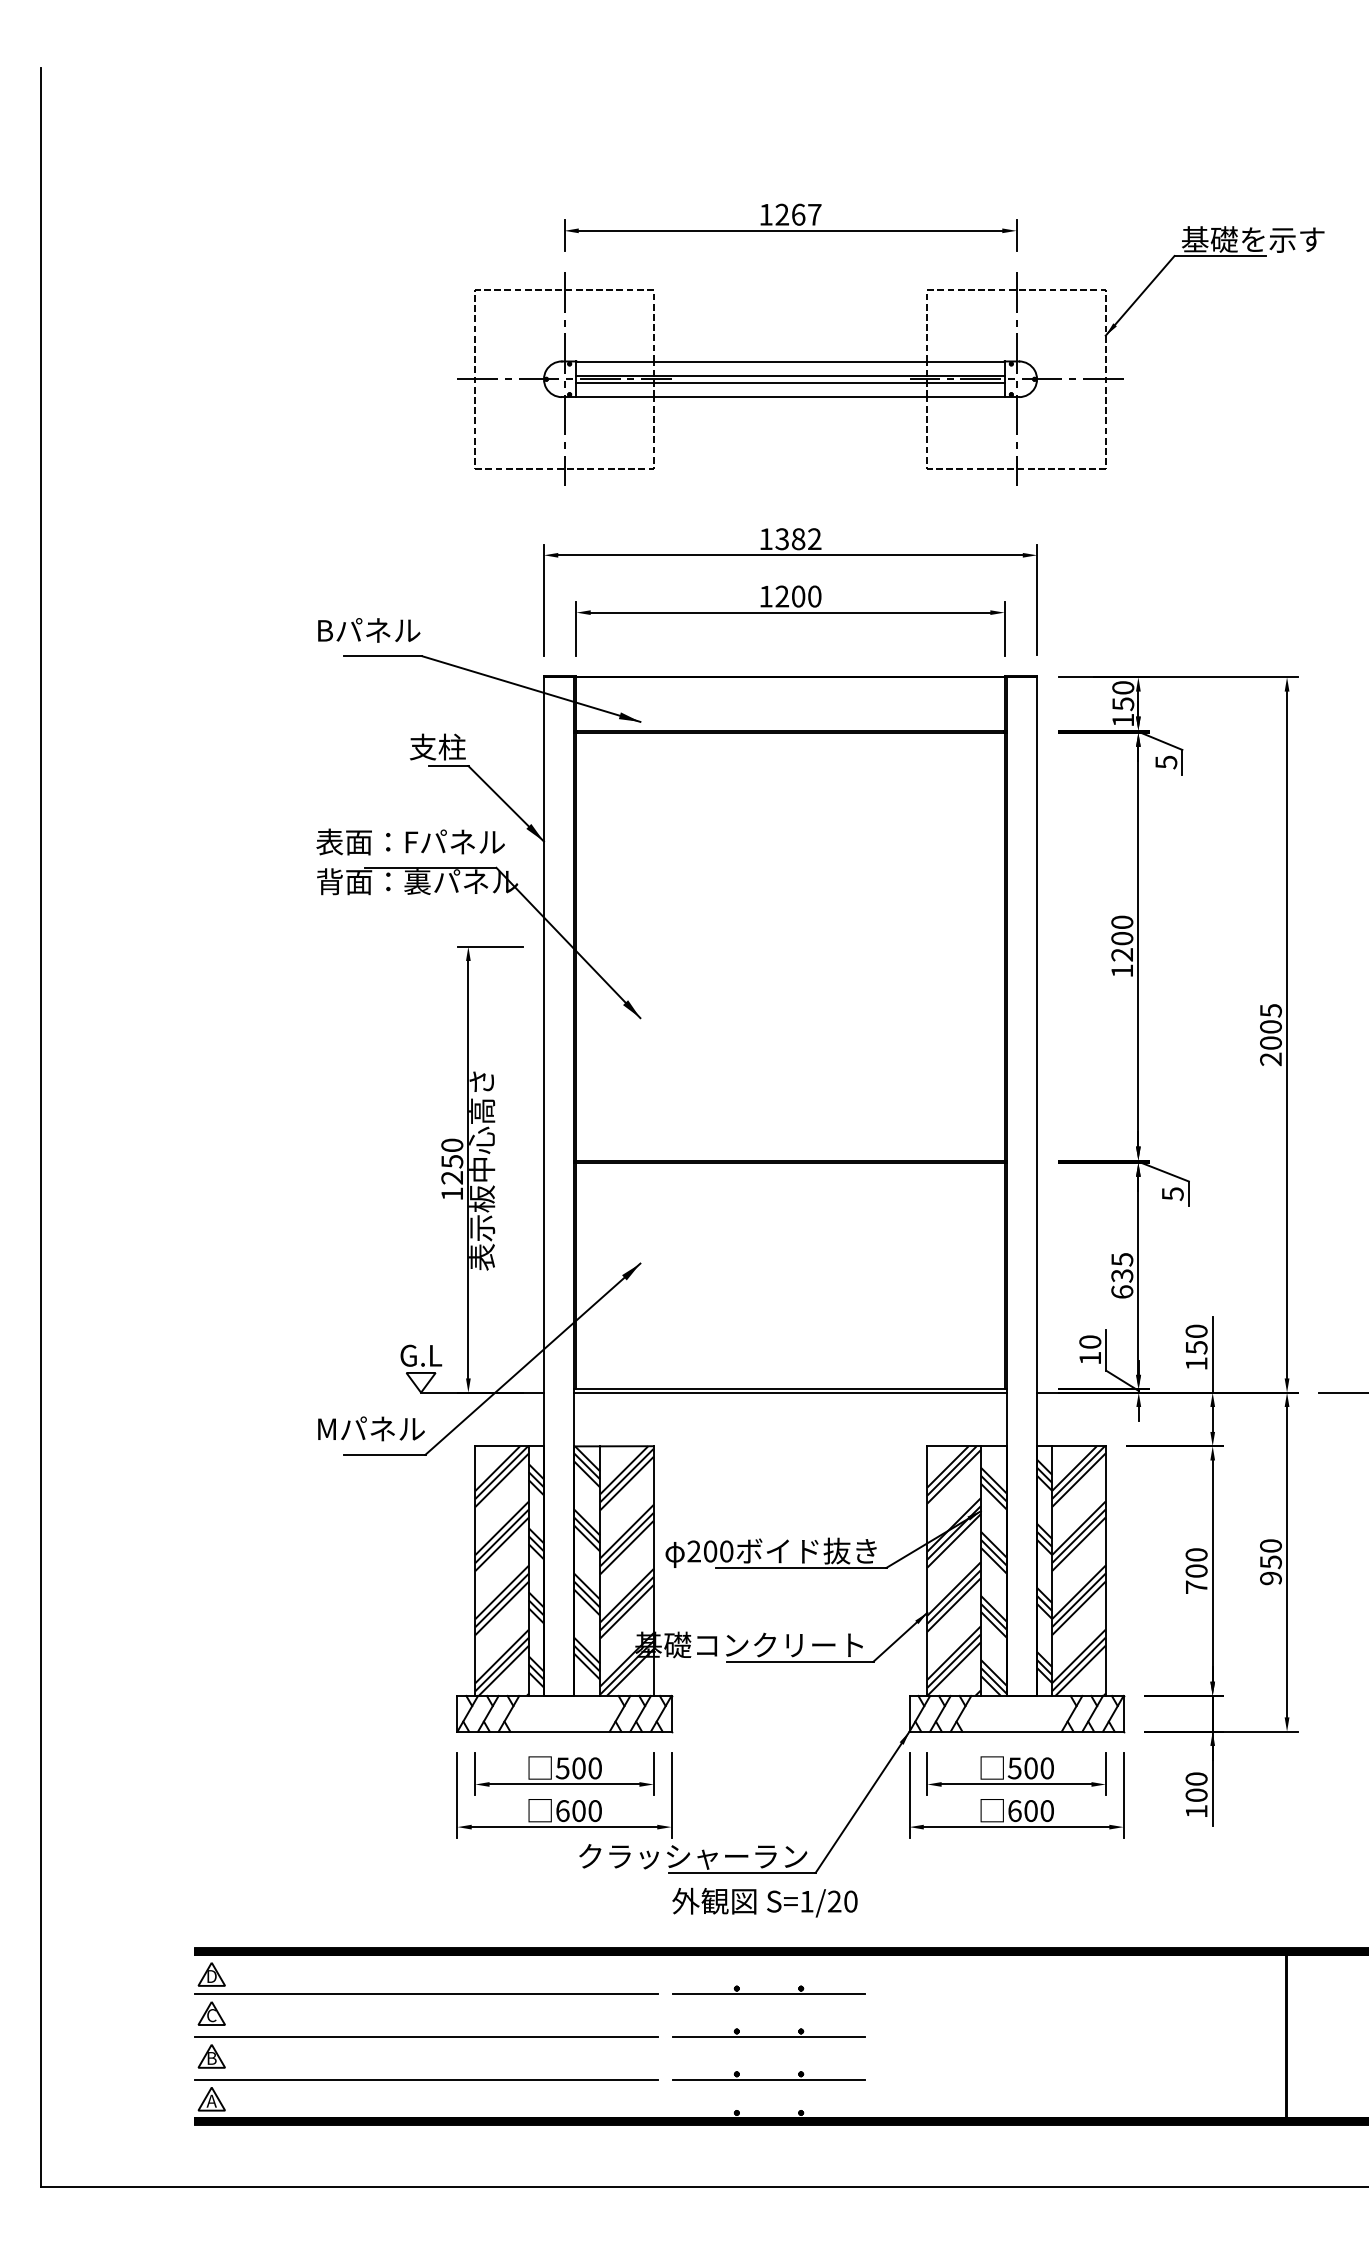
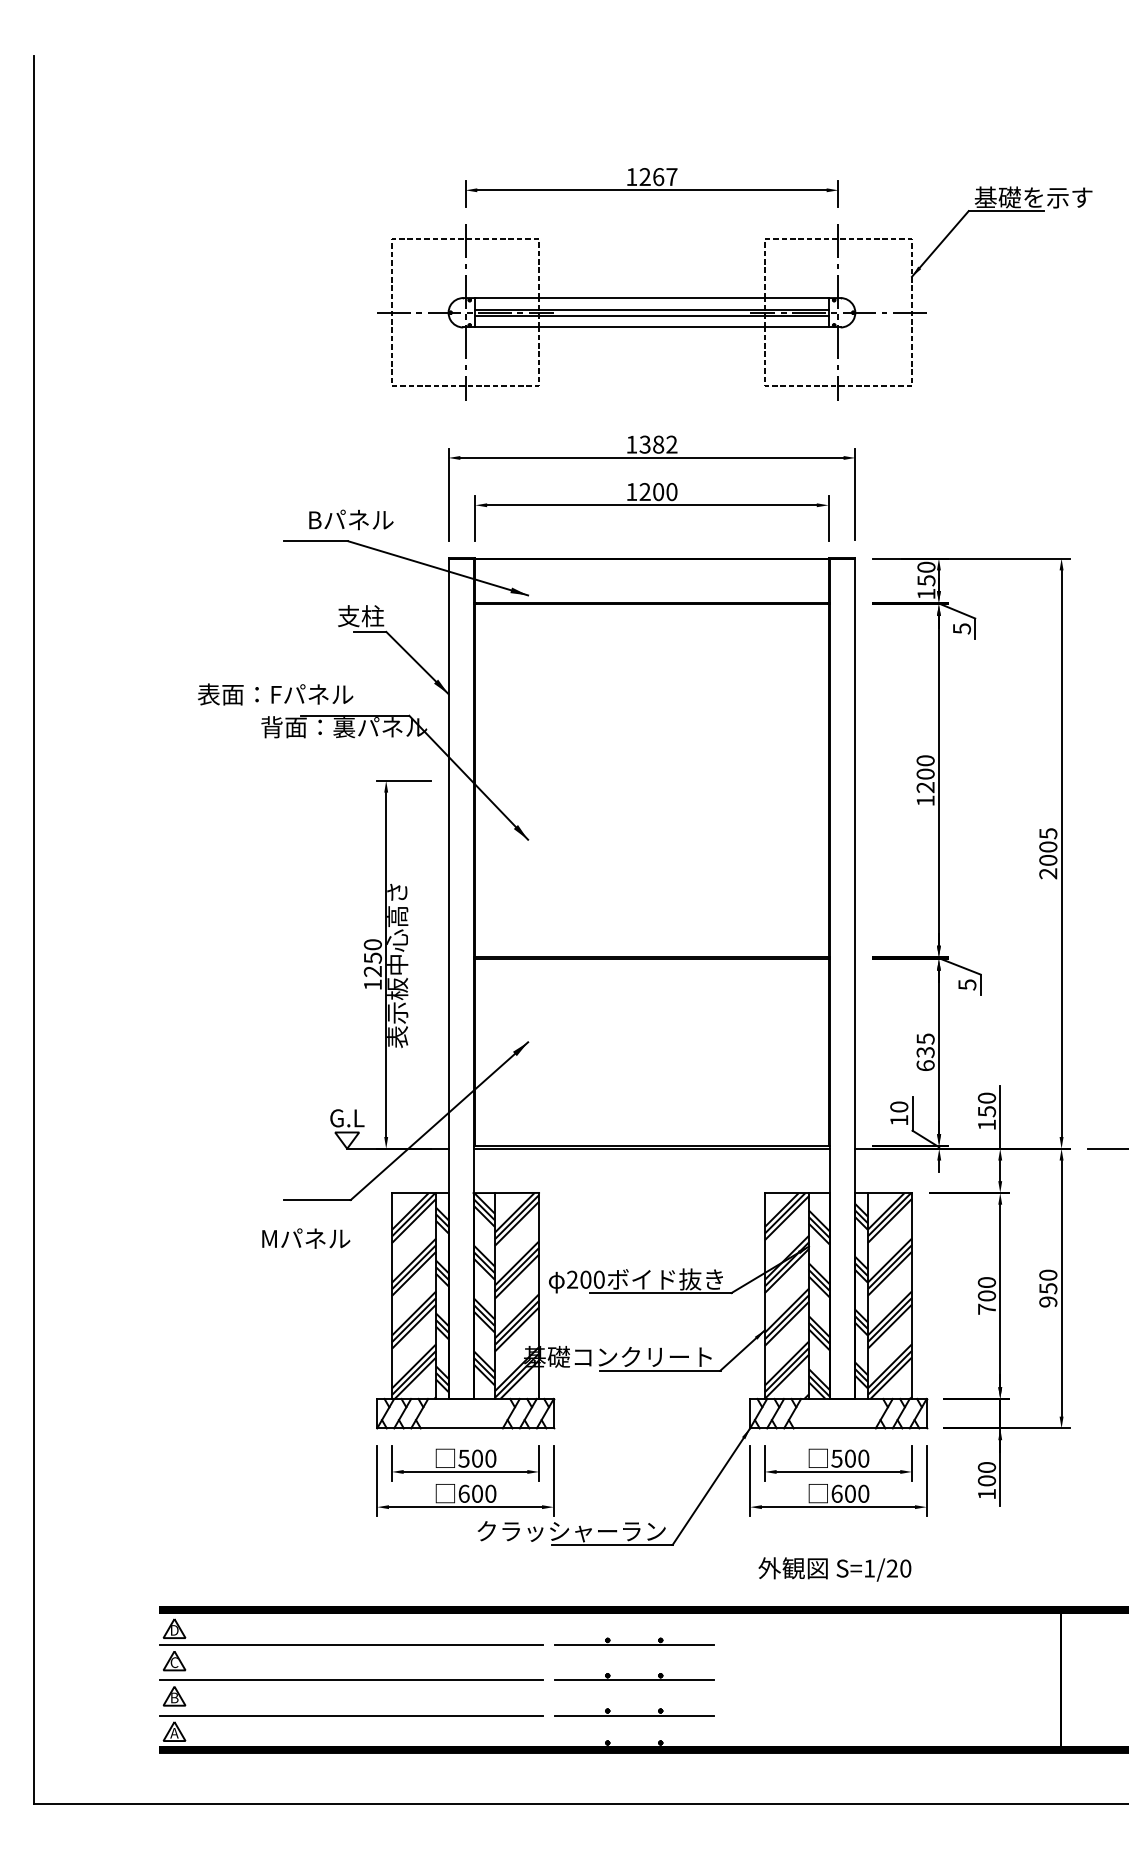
text: (369, 629) -> (351, 519), moved
text: (410, 842) -> (275, 694), moved
text: (371, 1428) -> (306, 1238), moved
text: (764, 1902) -> (834, 1569), moved

